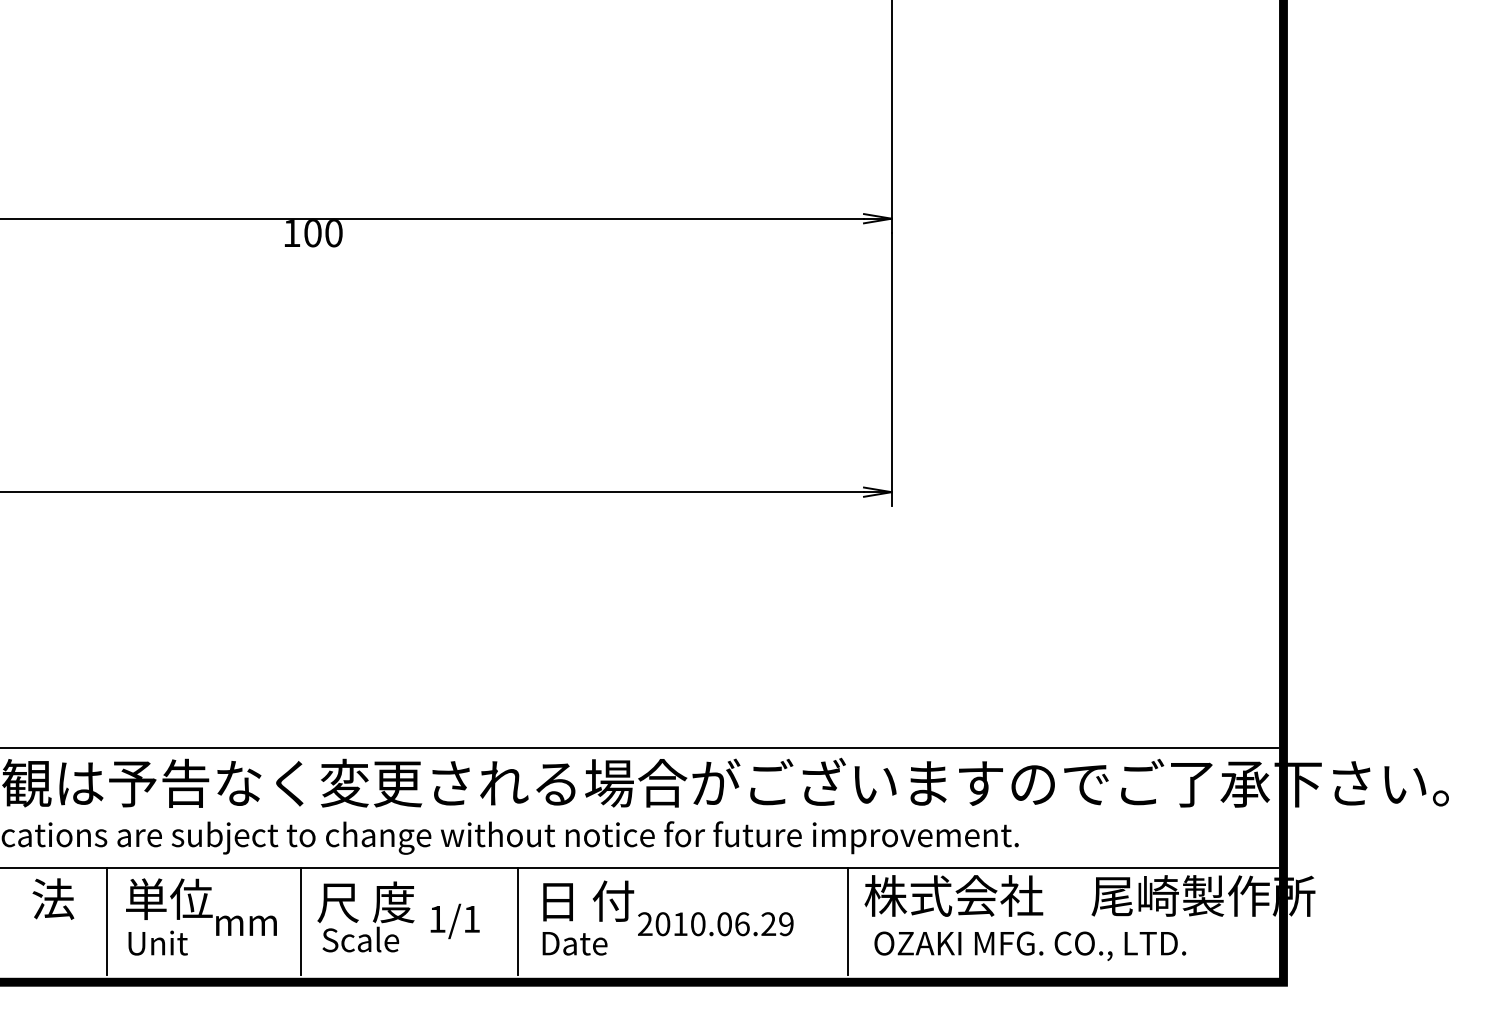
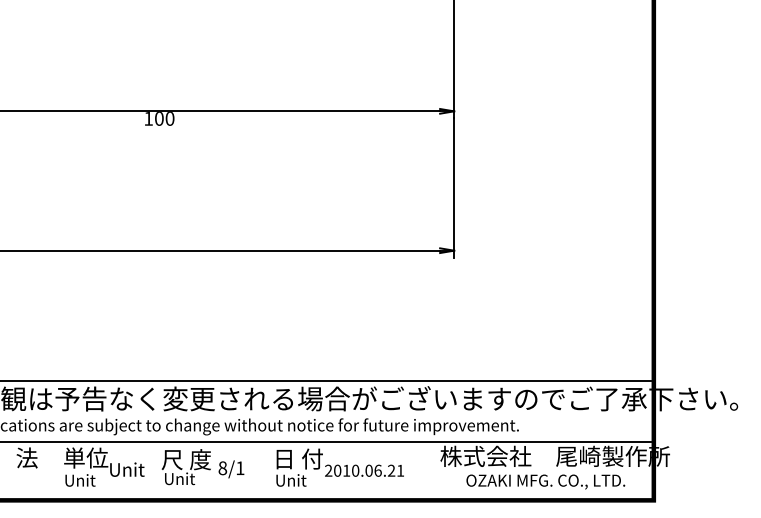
text: (436, 919) -> (222, 468), 1/1 -> 8/1
line: (107, 921) -> (54, 469), removed
text: (250, 921) -> (127, 469), mm -> Unit
line: (301, 921) -> (153, 469), removed
line: (517, 921) -> (263, 469), removed
line: (847, 921) -> (431, 469), removed
text: (786, 923) -> (400, 470), 2010.06.29 -> 2010.06.21
text: (360, 939) -> (183, 478), Scale -> Unit
text: (574, 943) -> (292, 480), Date -> Unit
text: (1029, 945) -> (545, 481), moved

